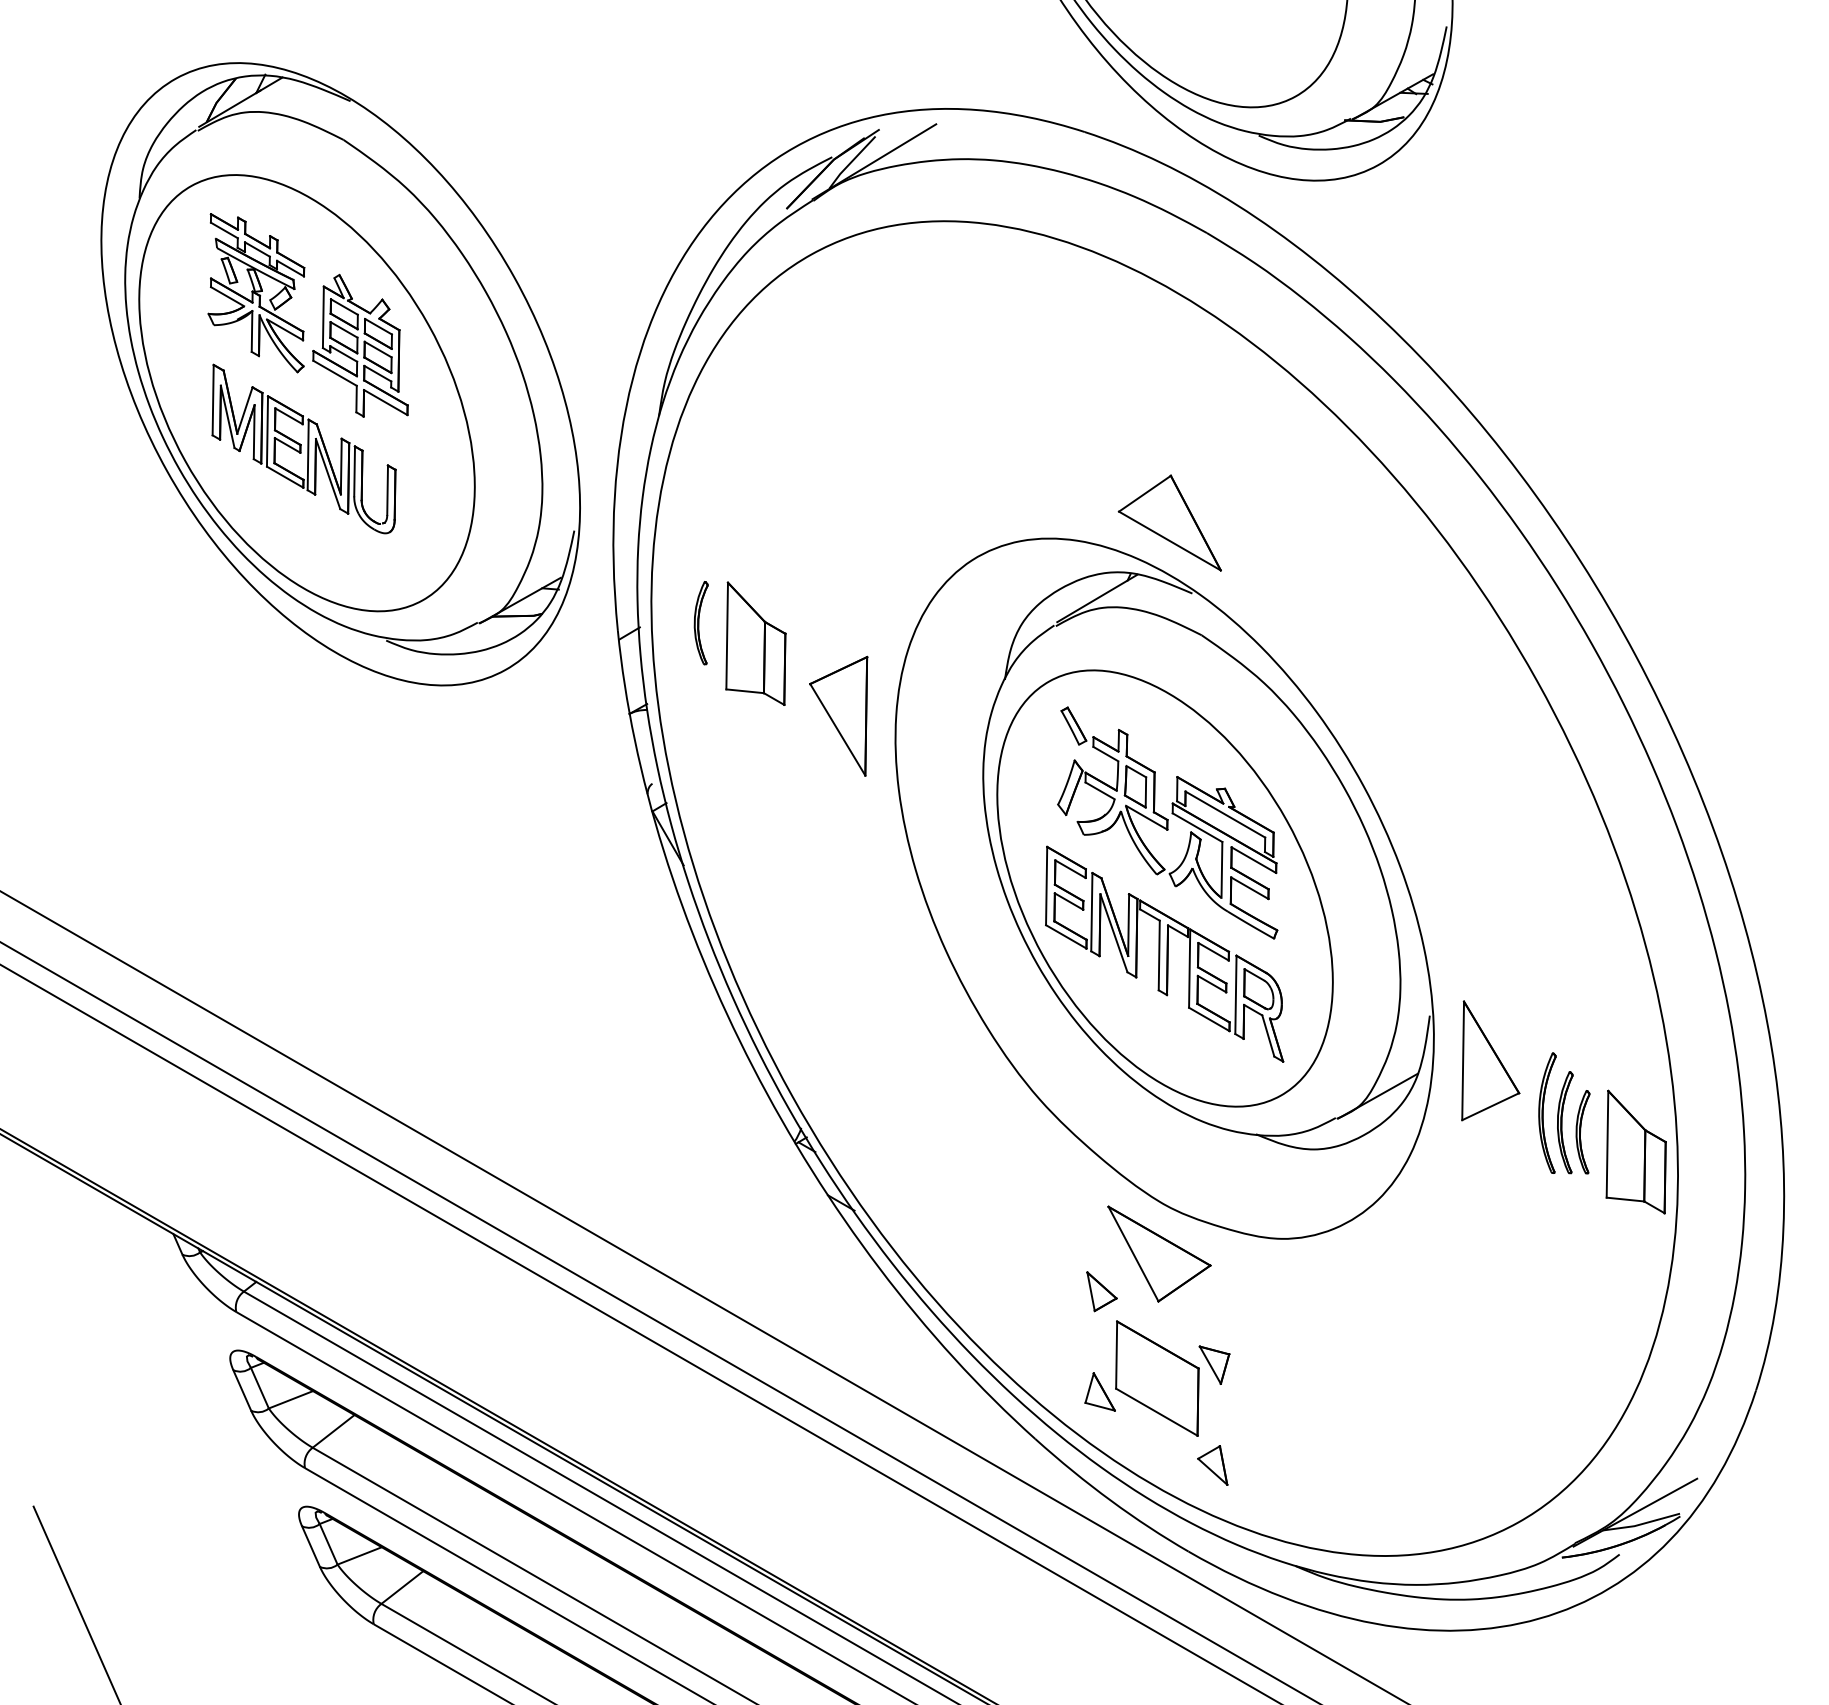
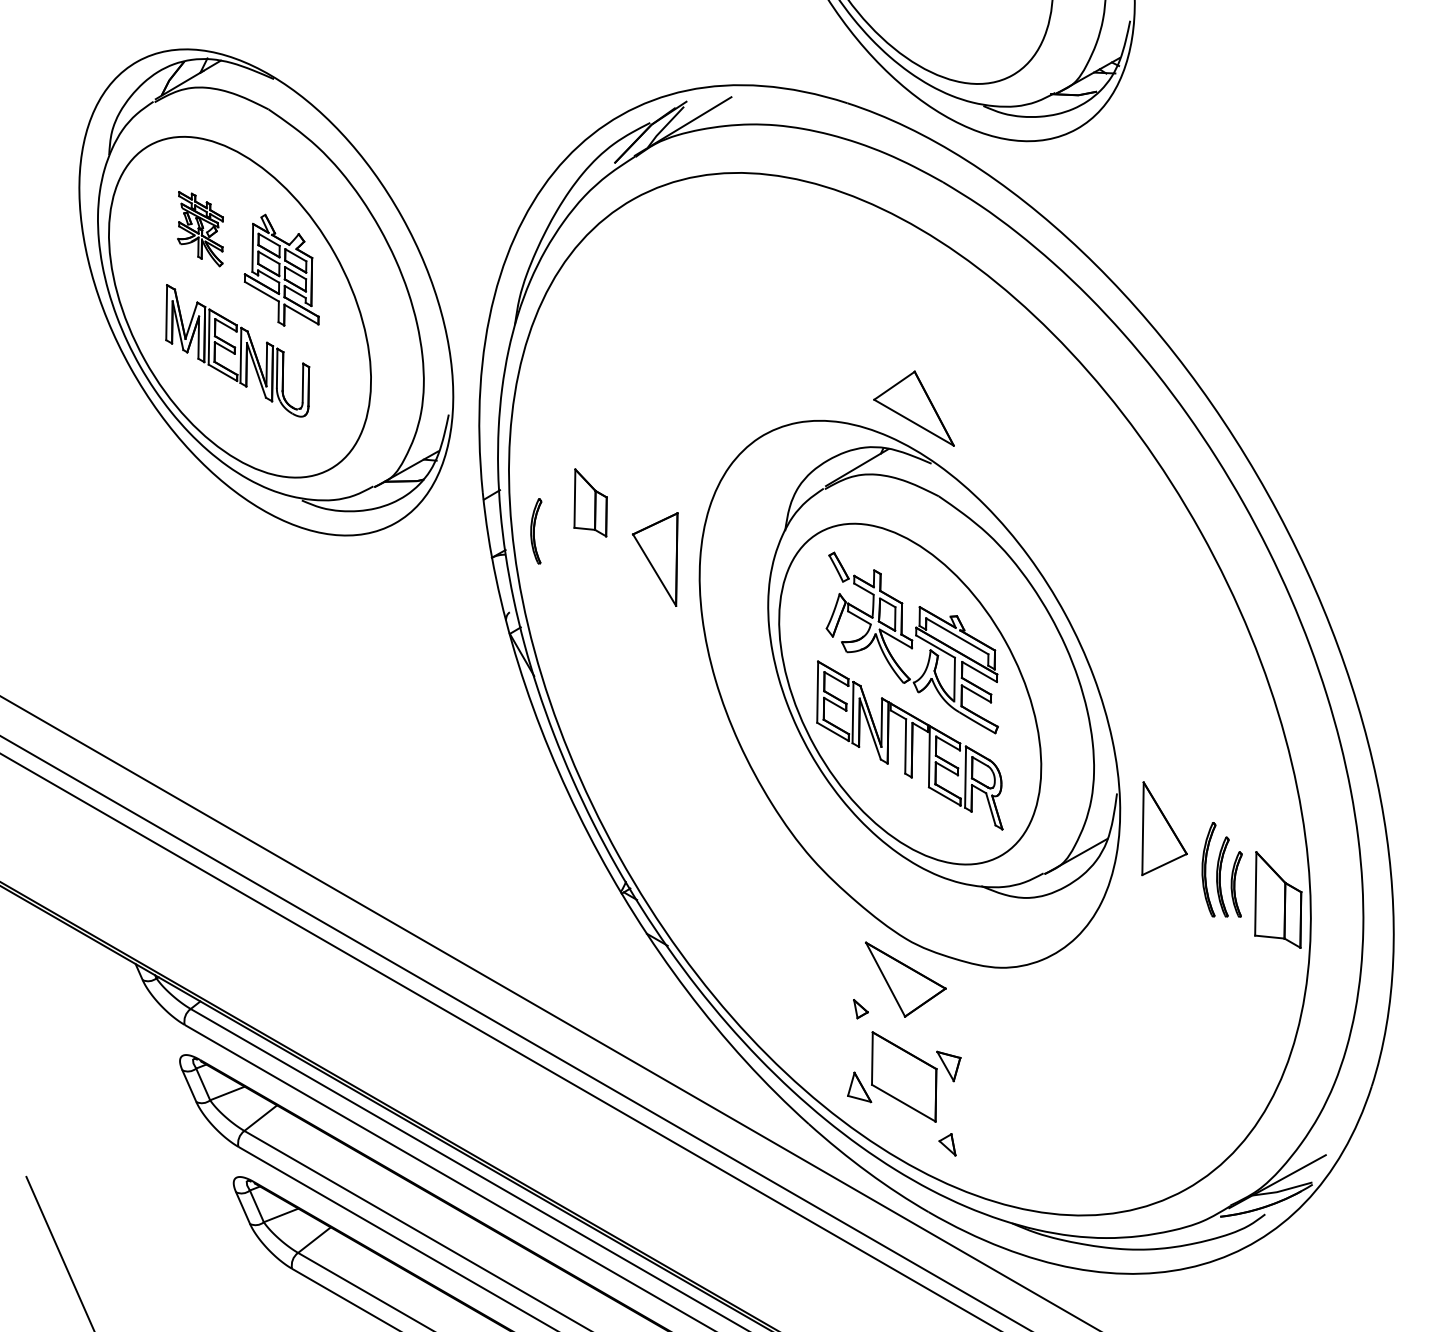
part: (256, 293) -> (200, 229), size x0.6
part: (700, 623) -> (535, 531), moved
part: (755, 643) -> (590, 502), size x0.7
part: (1101, 1291) -> (860, 1008), size x0.6
part: (1212, 1465) -> (947, 1144), size x0.7

